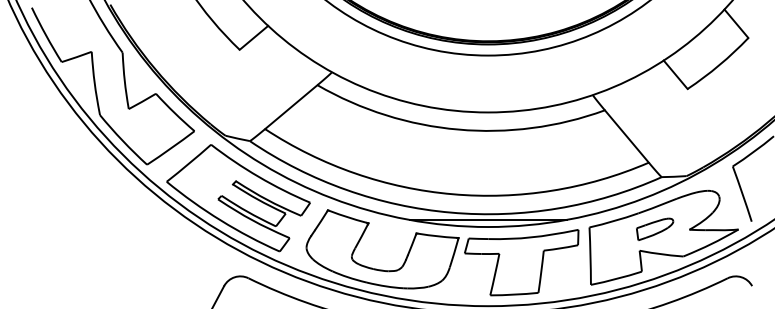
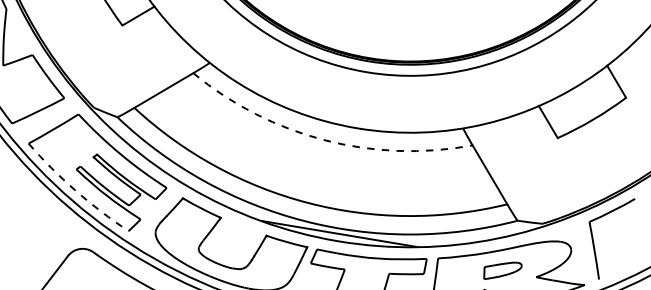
arc: (458, 129) -> (325, 140), solid -> dashed
arc: (220, 220) -> (75, 190), solid -> dashed

